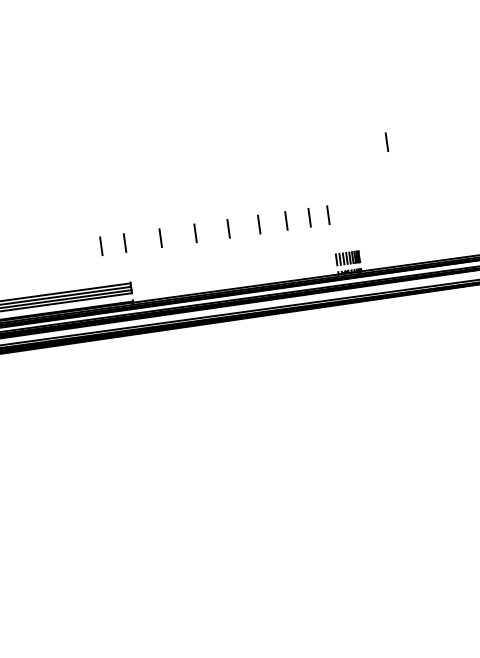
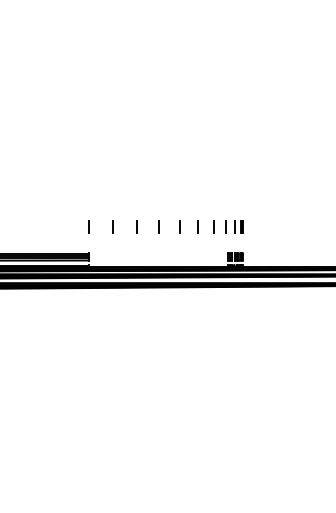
line: (386, 141) -> (271, 183), removed
part: (346, 212) -> (238, 226), added
line: (100, 246) -> (72, 226), removed

